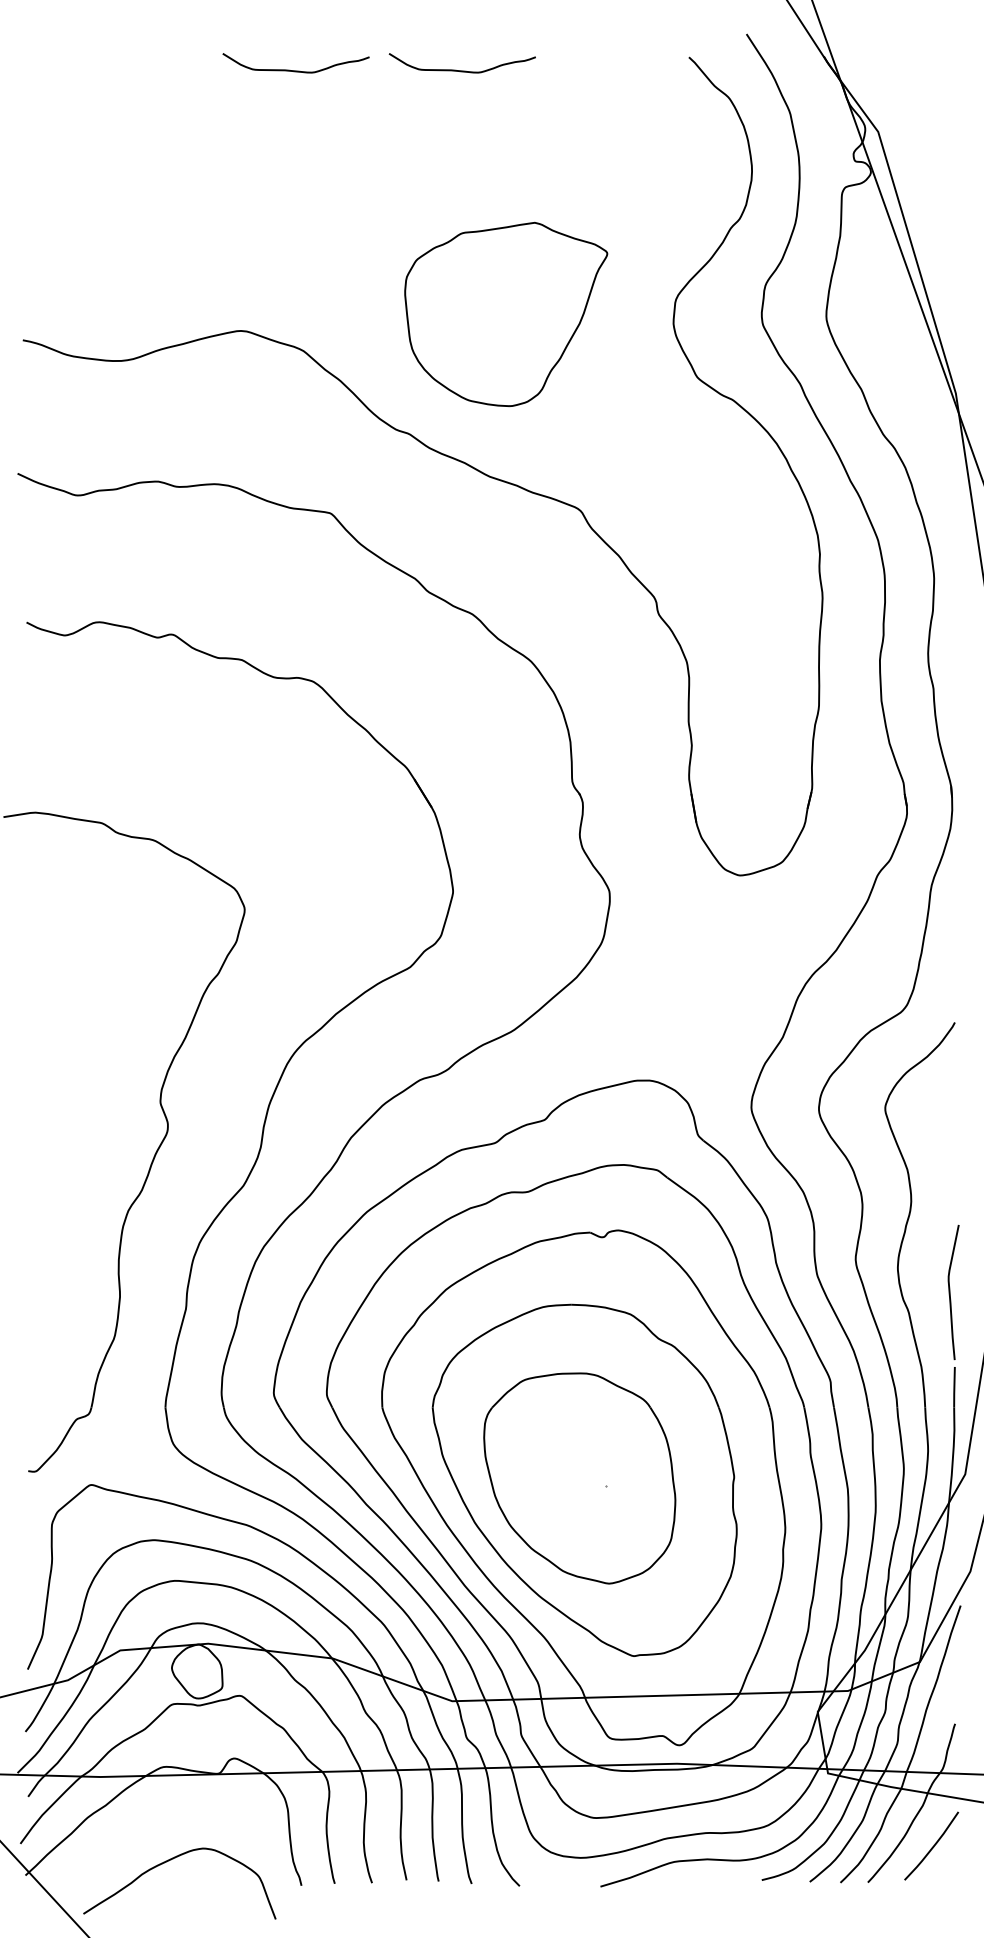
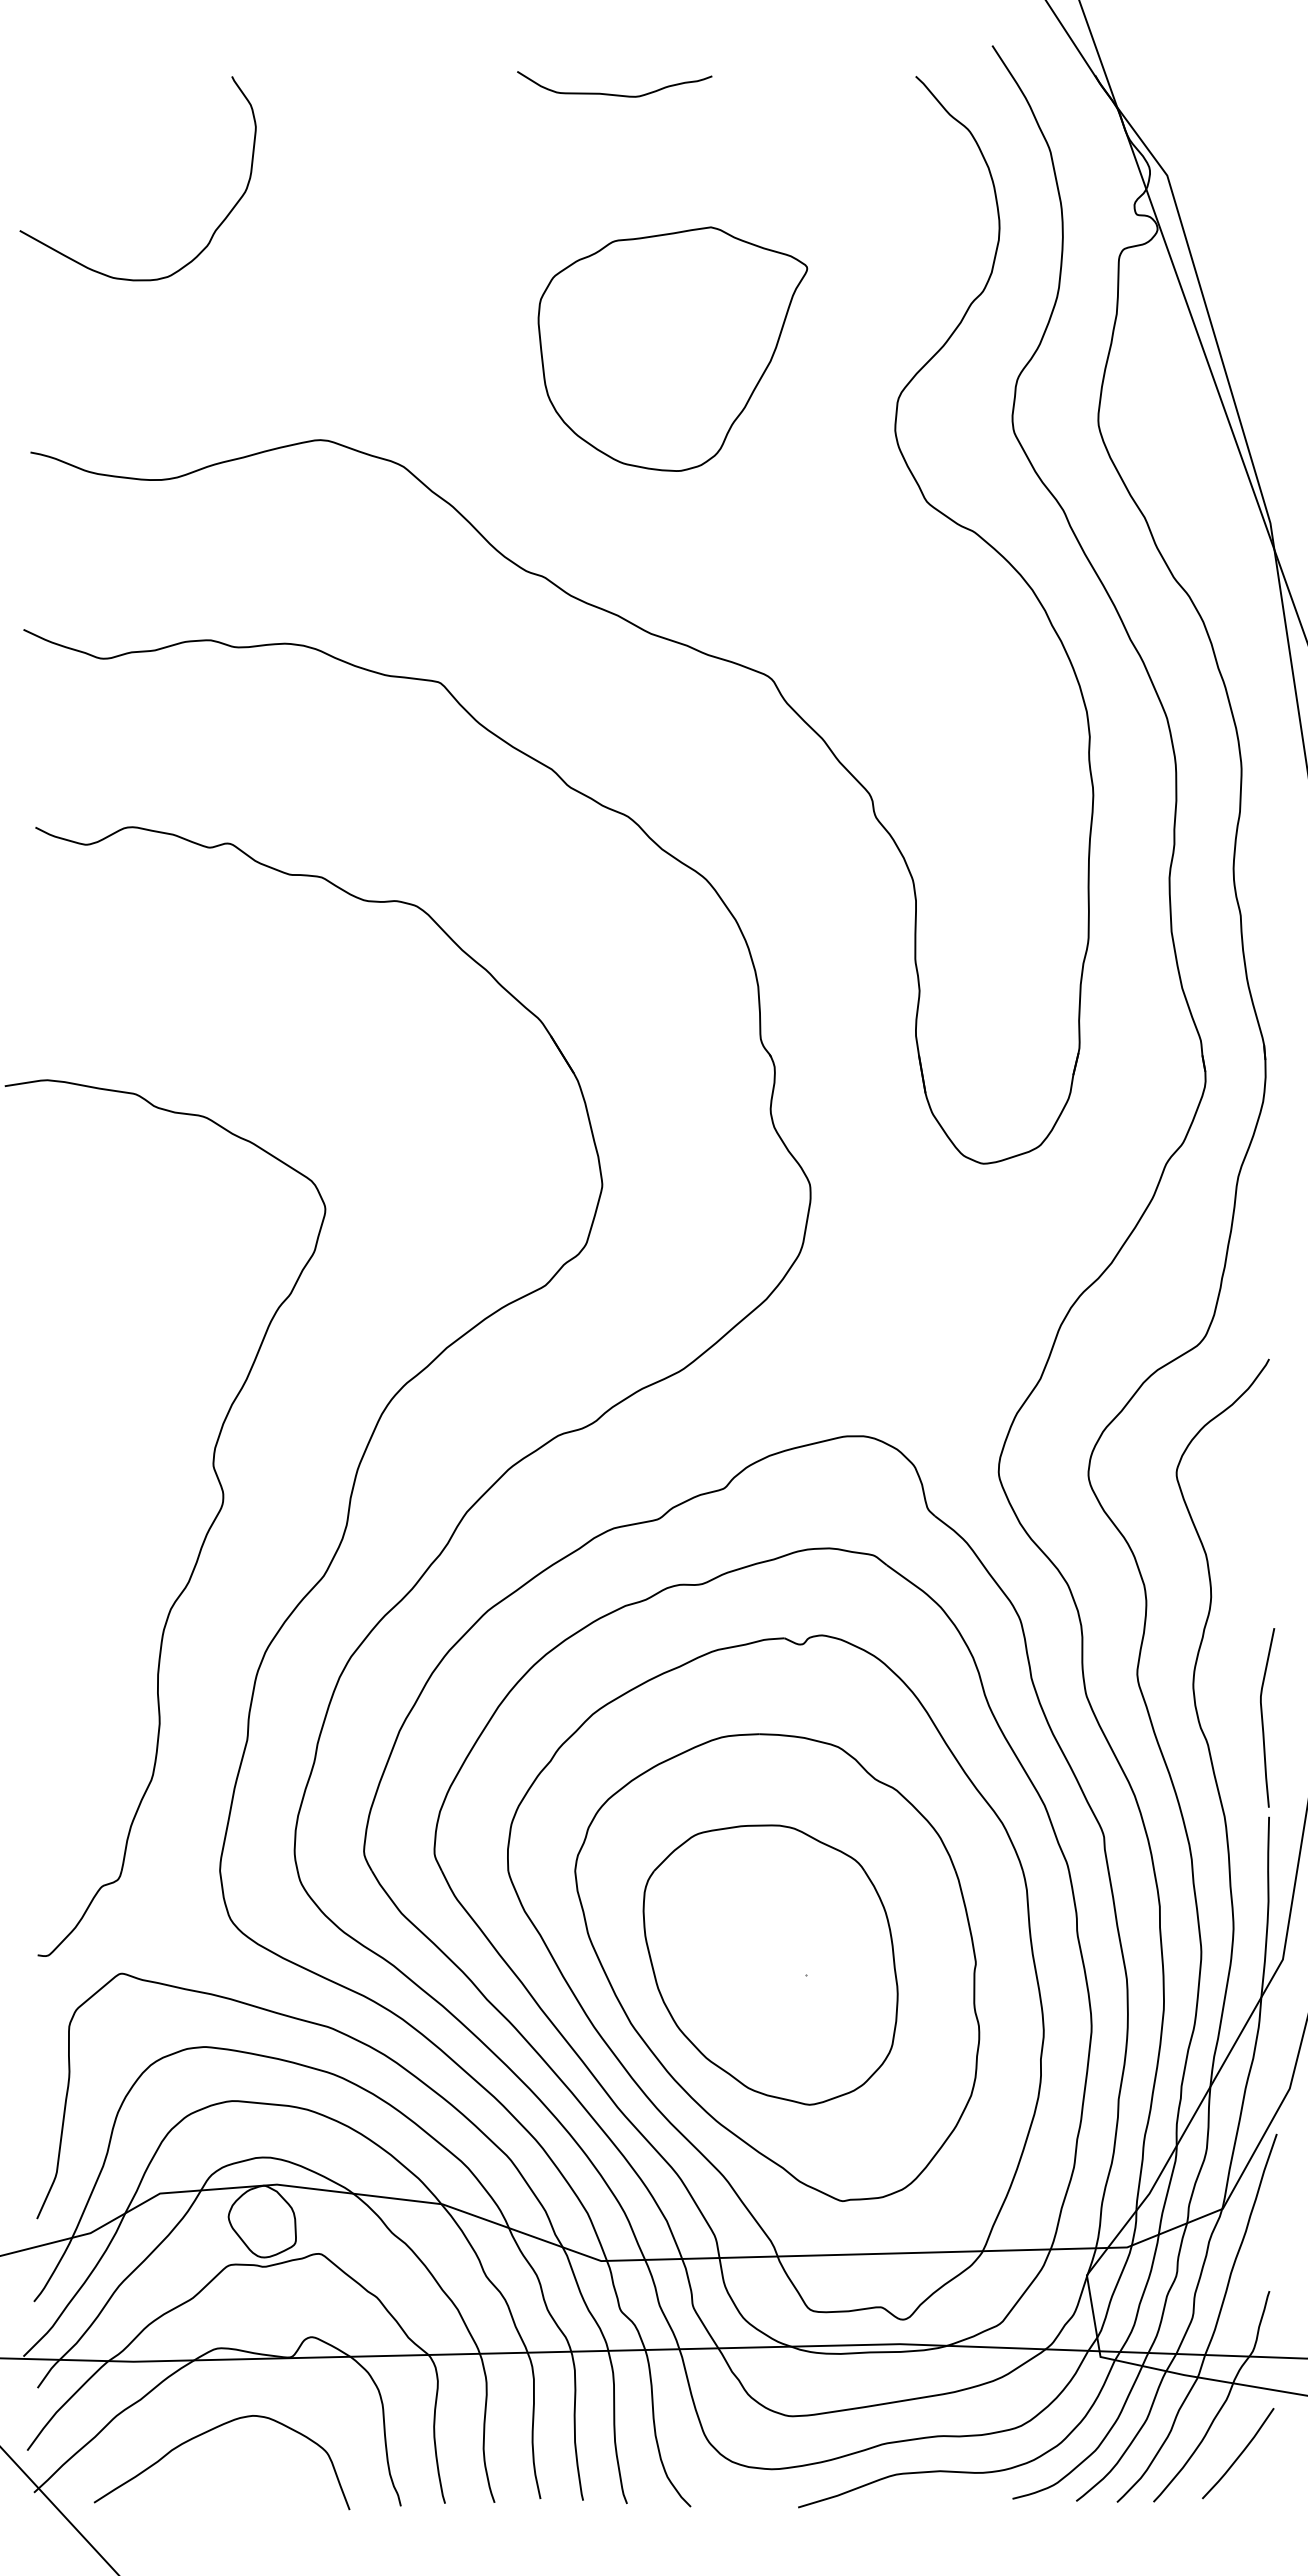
curve: (292, 70) -> (389, 93), removed
curve: (161, 173) -> (214, 230), added
part: (505, 313) -> (672, 348), moved
curve: (169, 1861) -> (208, 2432), moved

